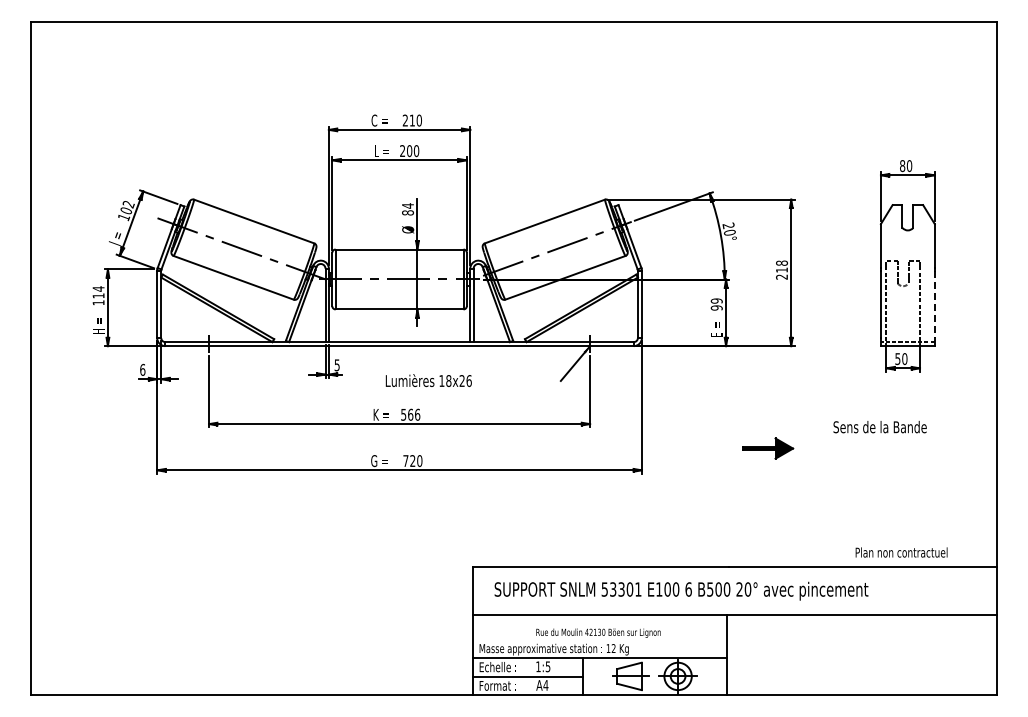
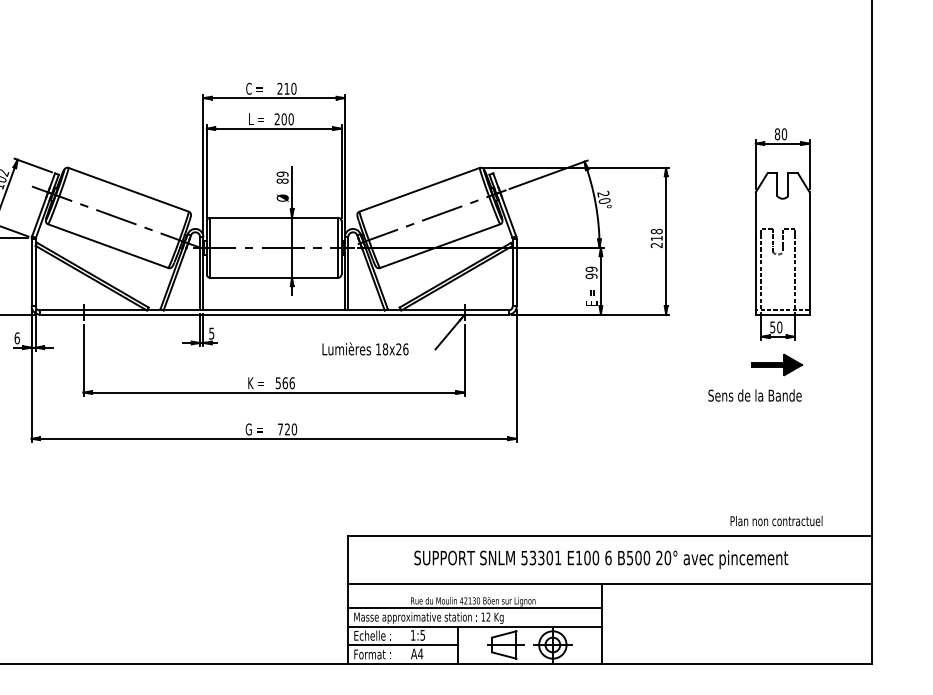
text: (407, 205) -> (282, 173), 84 -> 89
line: (934, 304) -> (809, 272), dashed -> solid
text: (428, 380) -> (365, 348), moved
part: (768, 448) -> (777, 364), moved
text: (681, 590) -> (601, 559), moved
line: (599, 639) -> (474, 608), added

